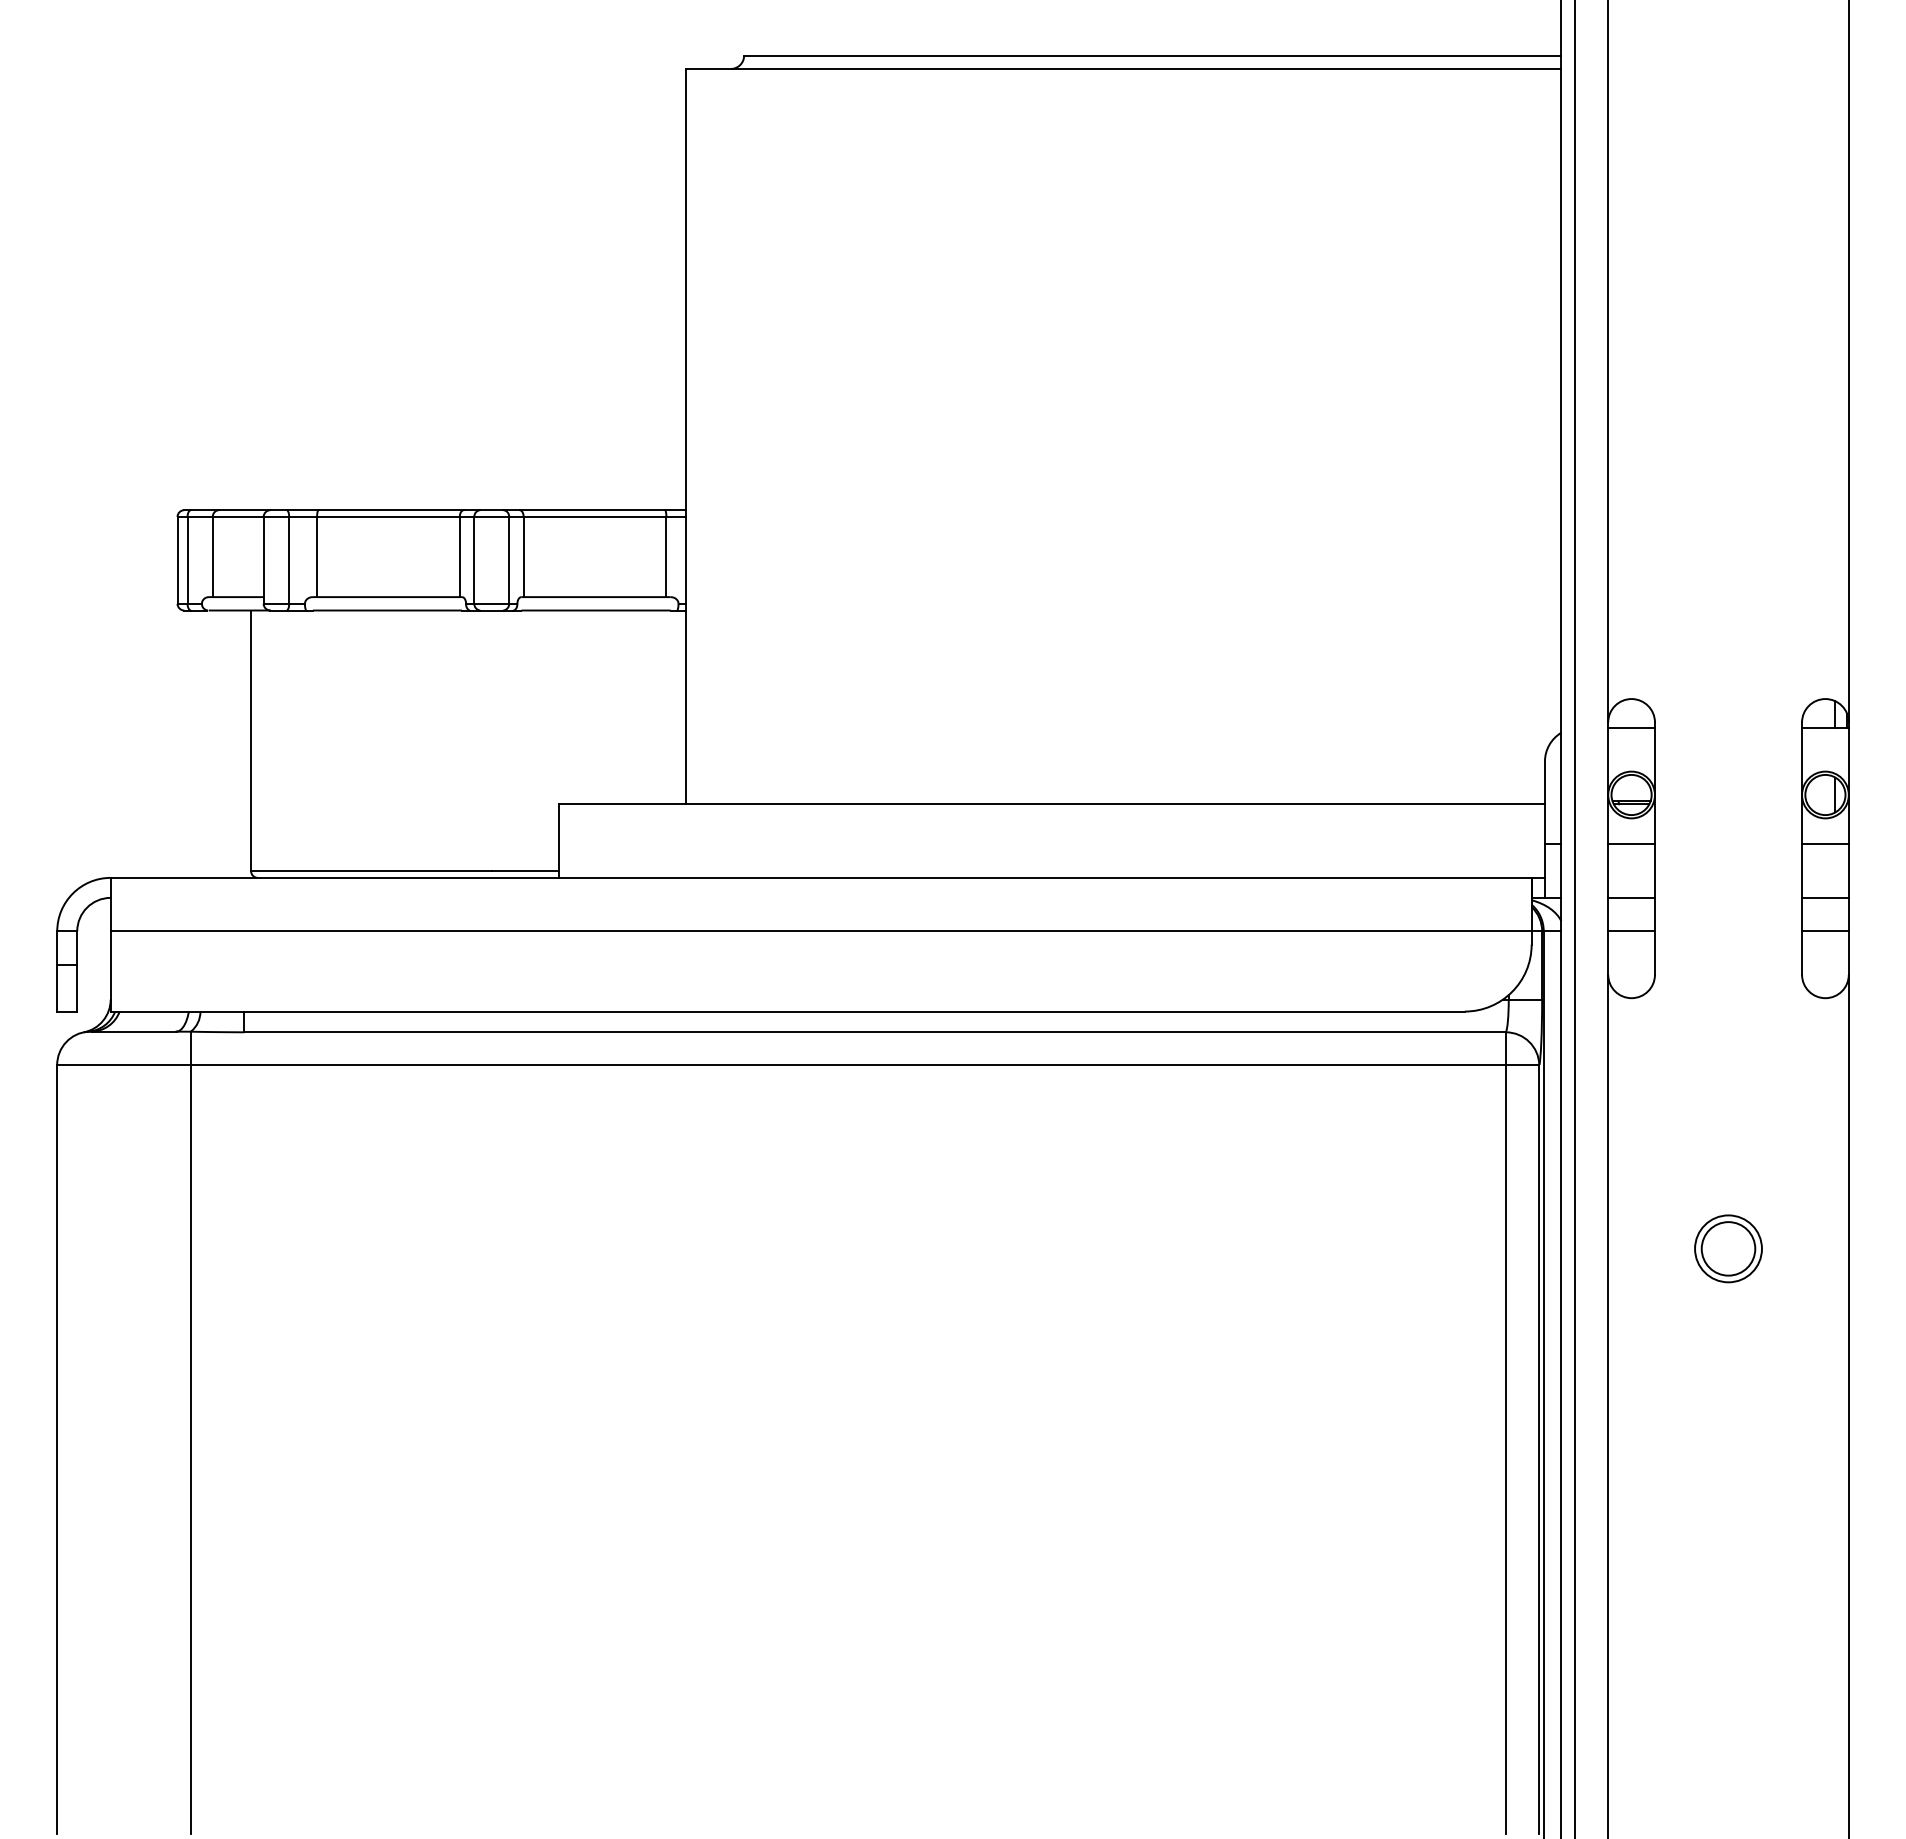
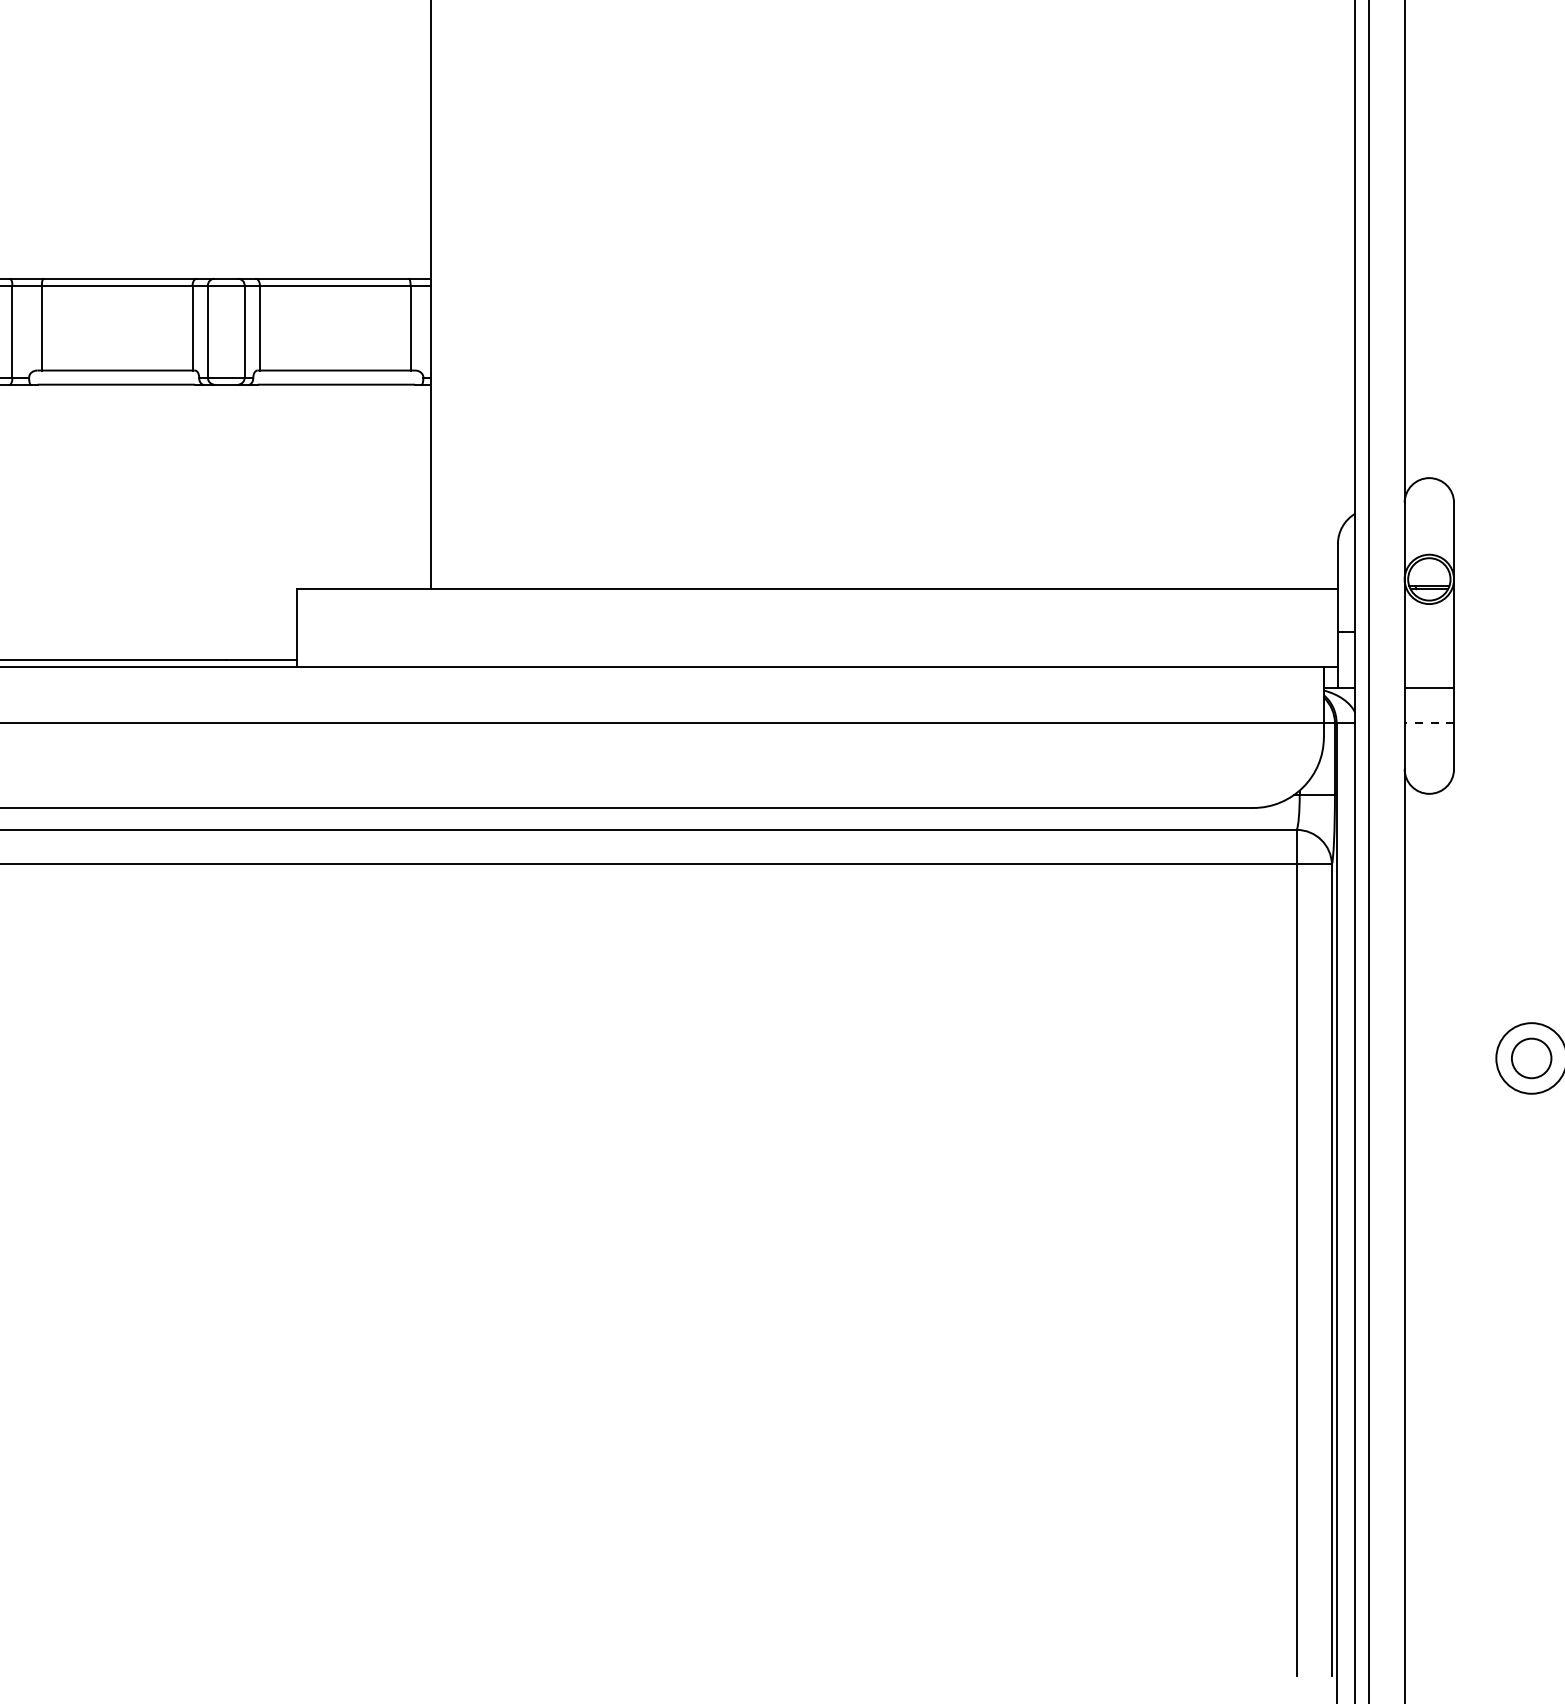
line: (1631, 728) -> (1429, 509), removed
line: (1631, 844) -> (1429, 631), removed
line: (1631, 931) -> (1429, 723), solid -> dashed
circle: (1728, 1248) -> (1531, 1058), size x0.7

